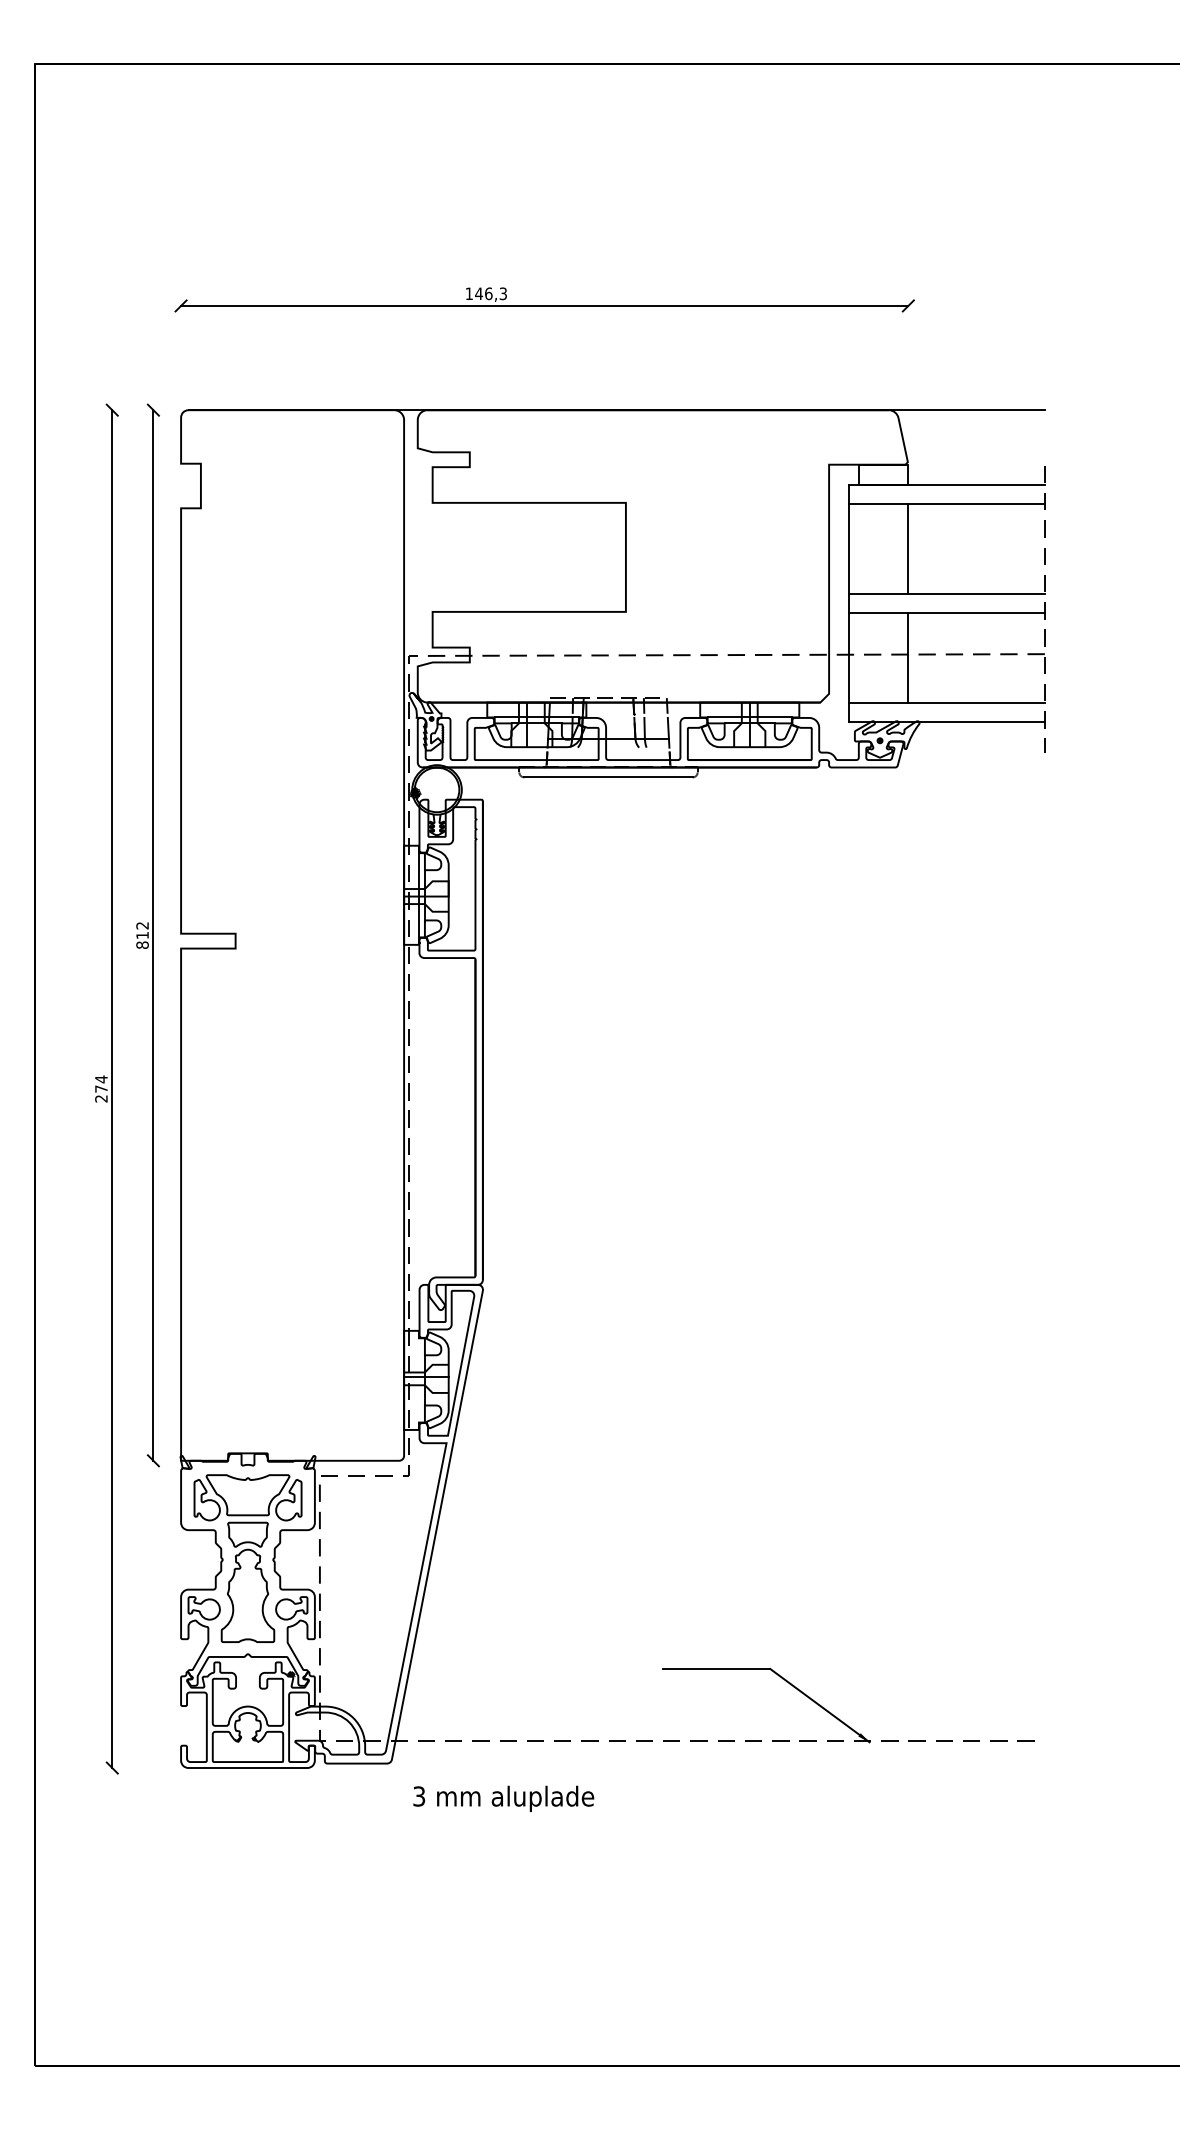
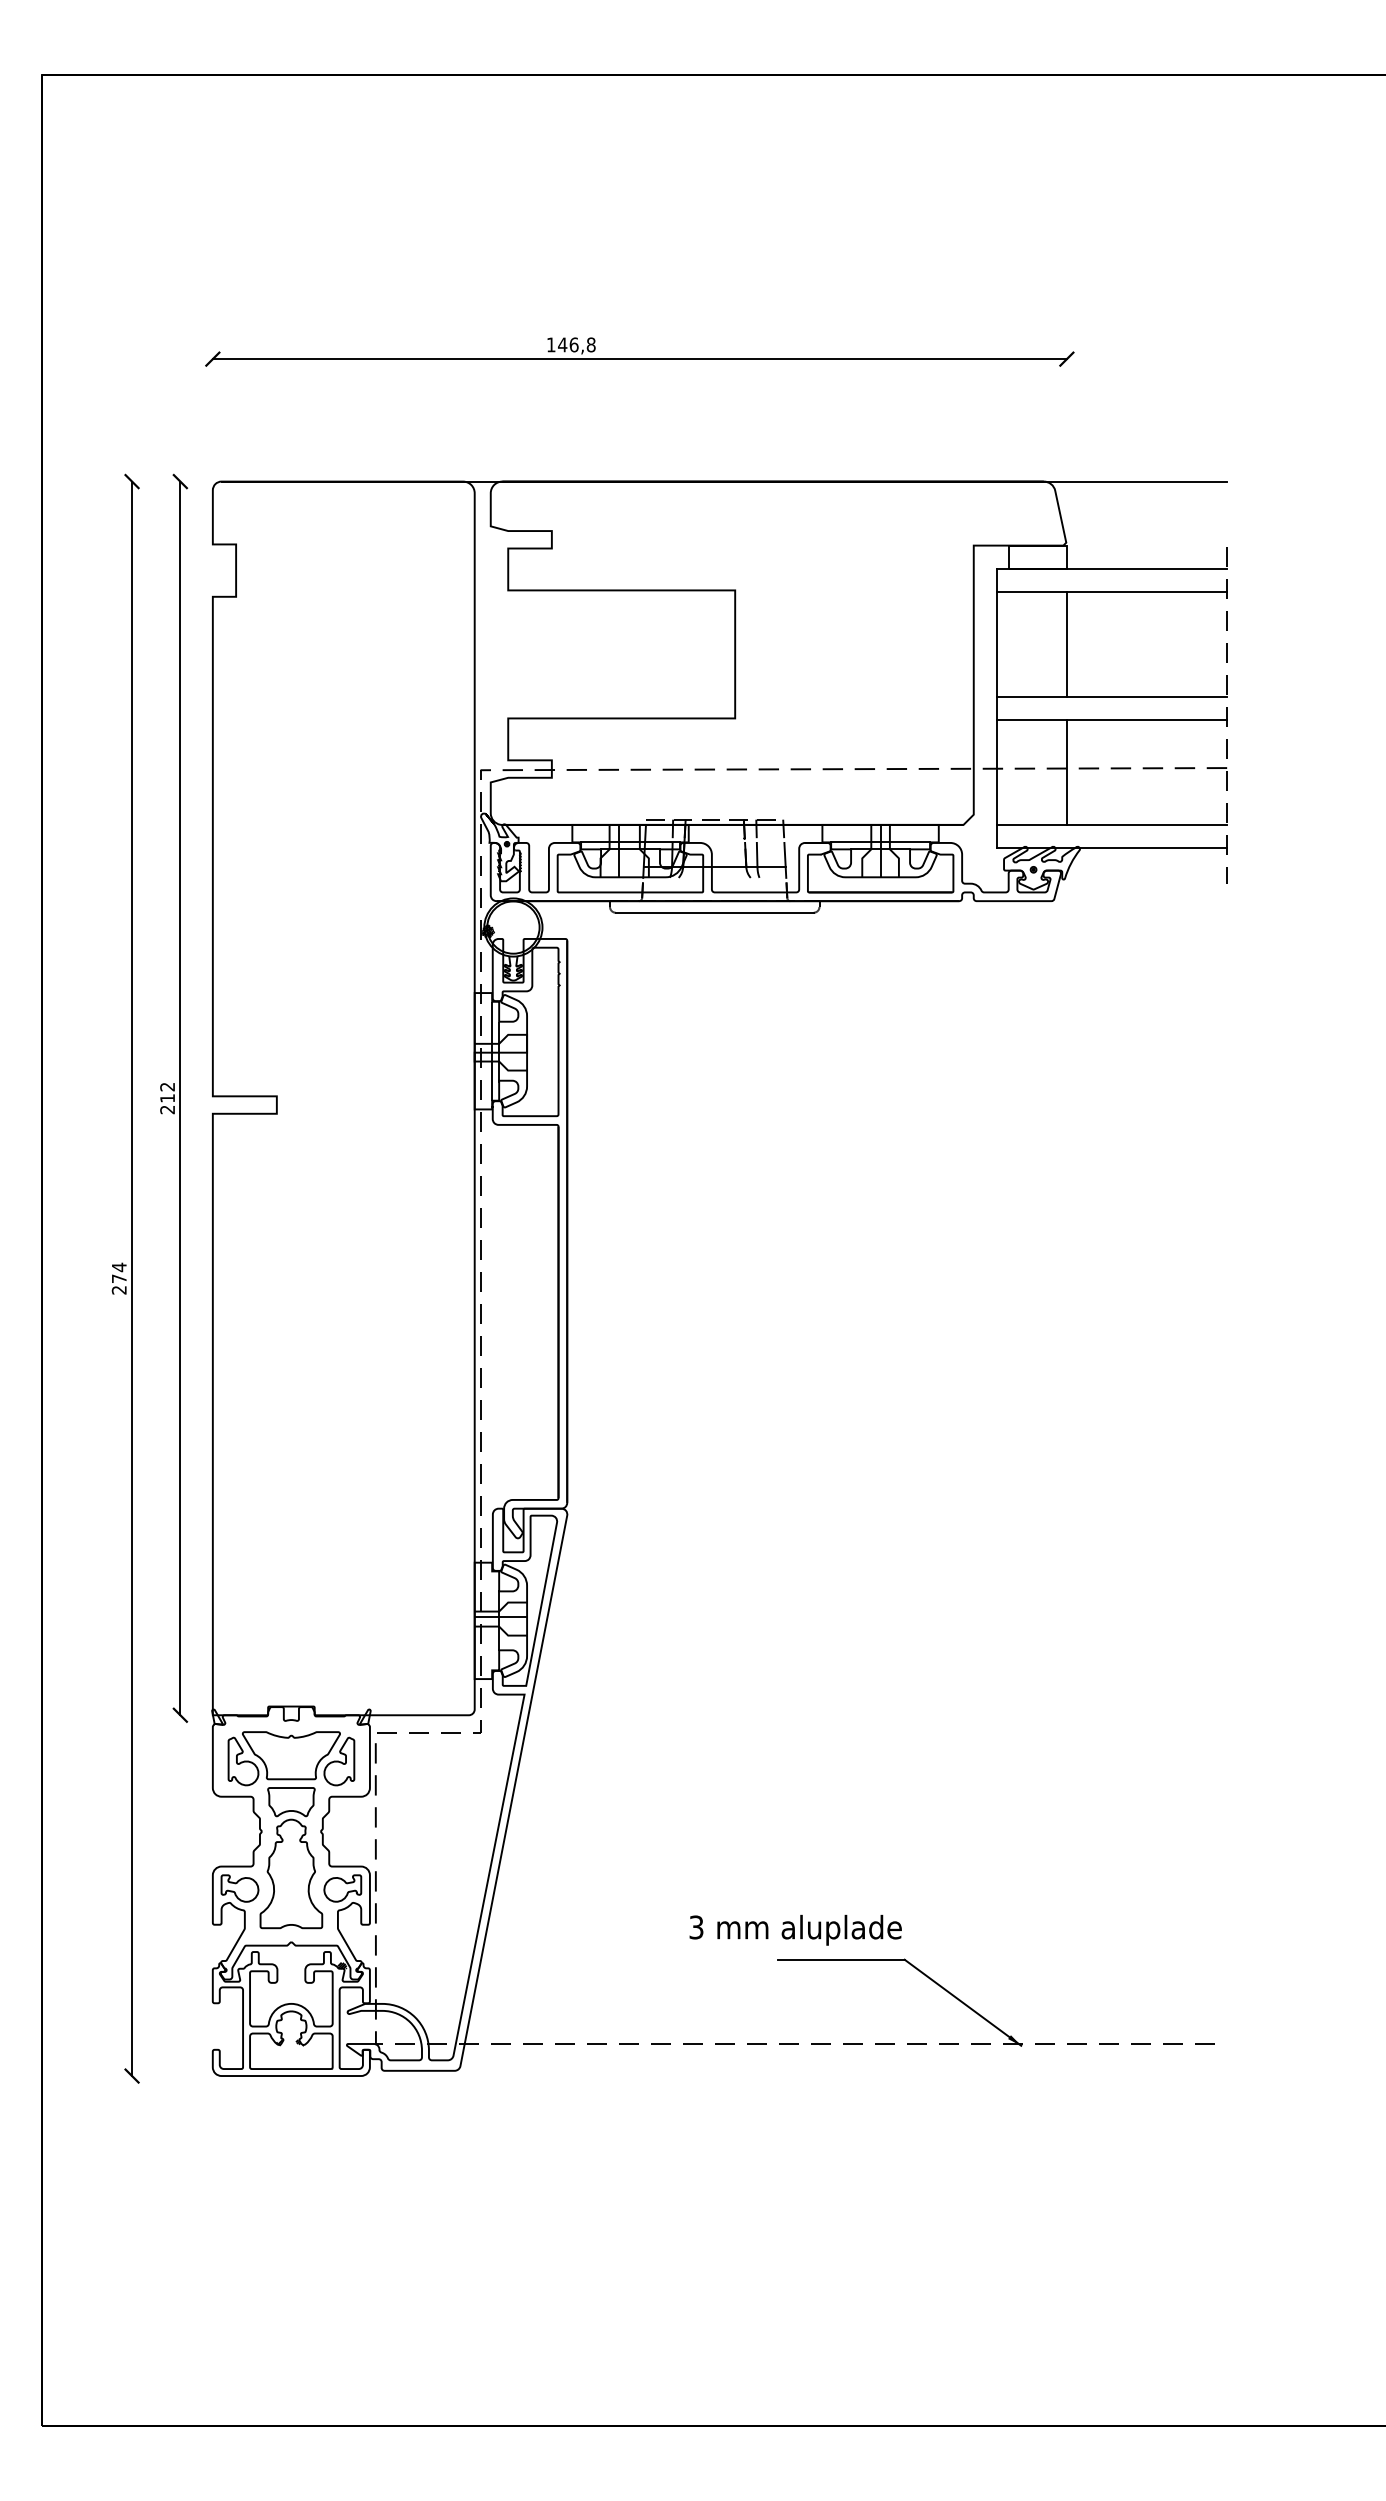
text: (502, 293) -> (590, 344), 146,3 -> 146,8
text: (142, 944) -> (167, 1109), 812 -> 212
text: (503, 1798) -> (795, 1929), moved

